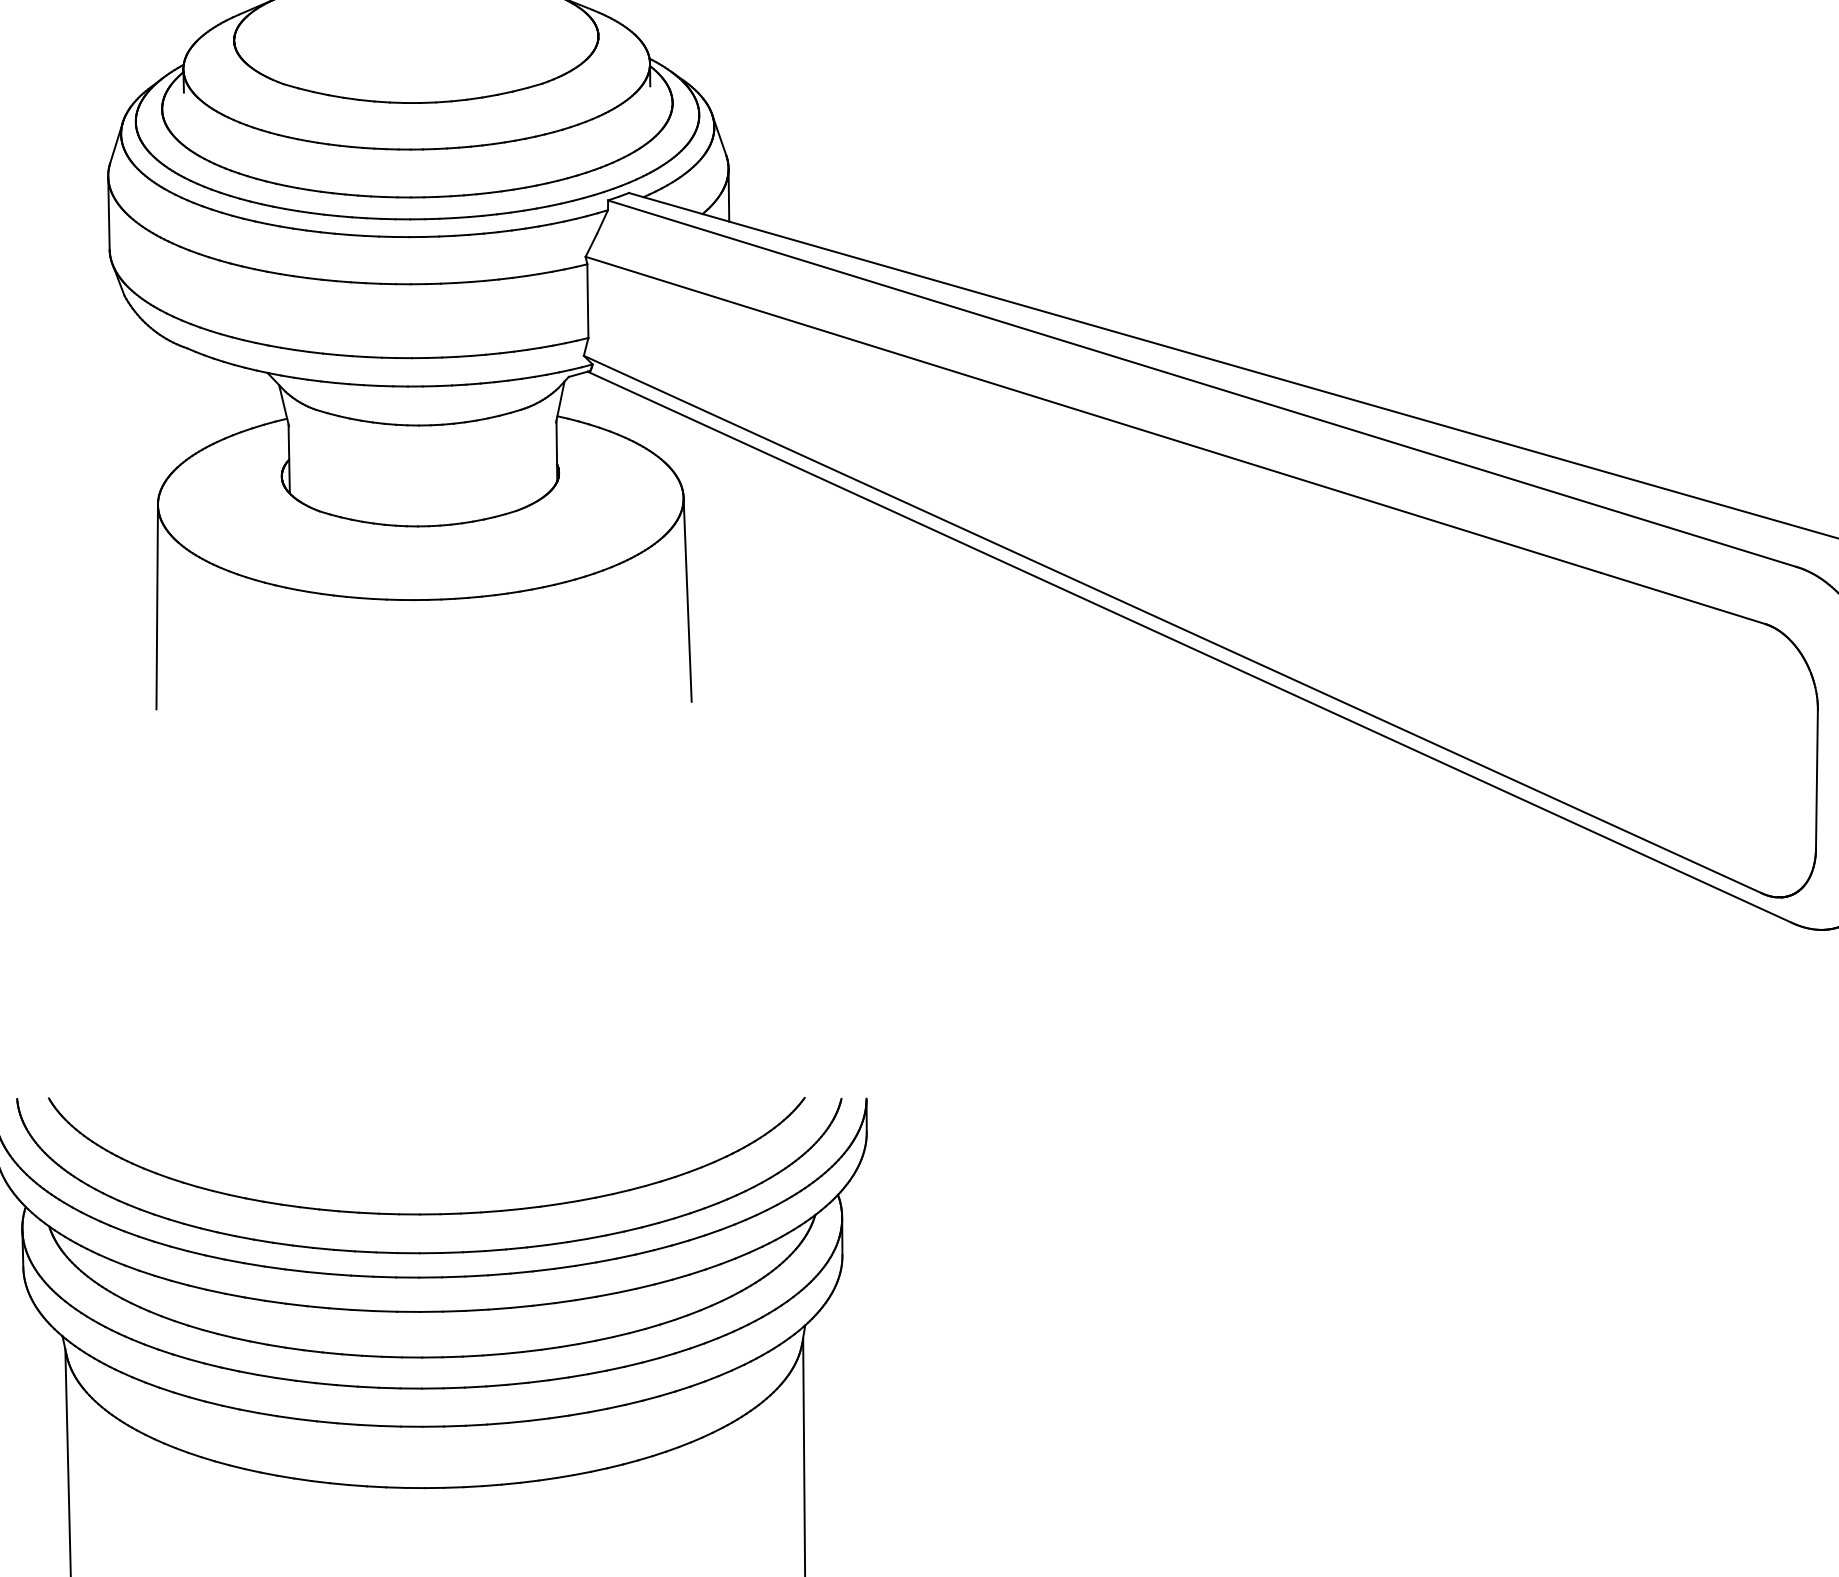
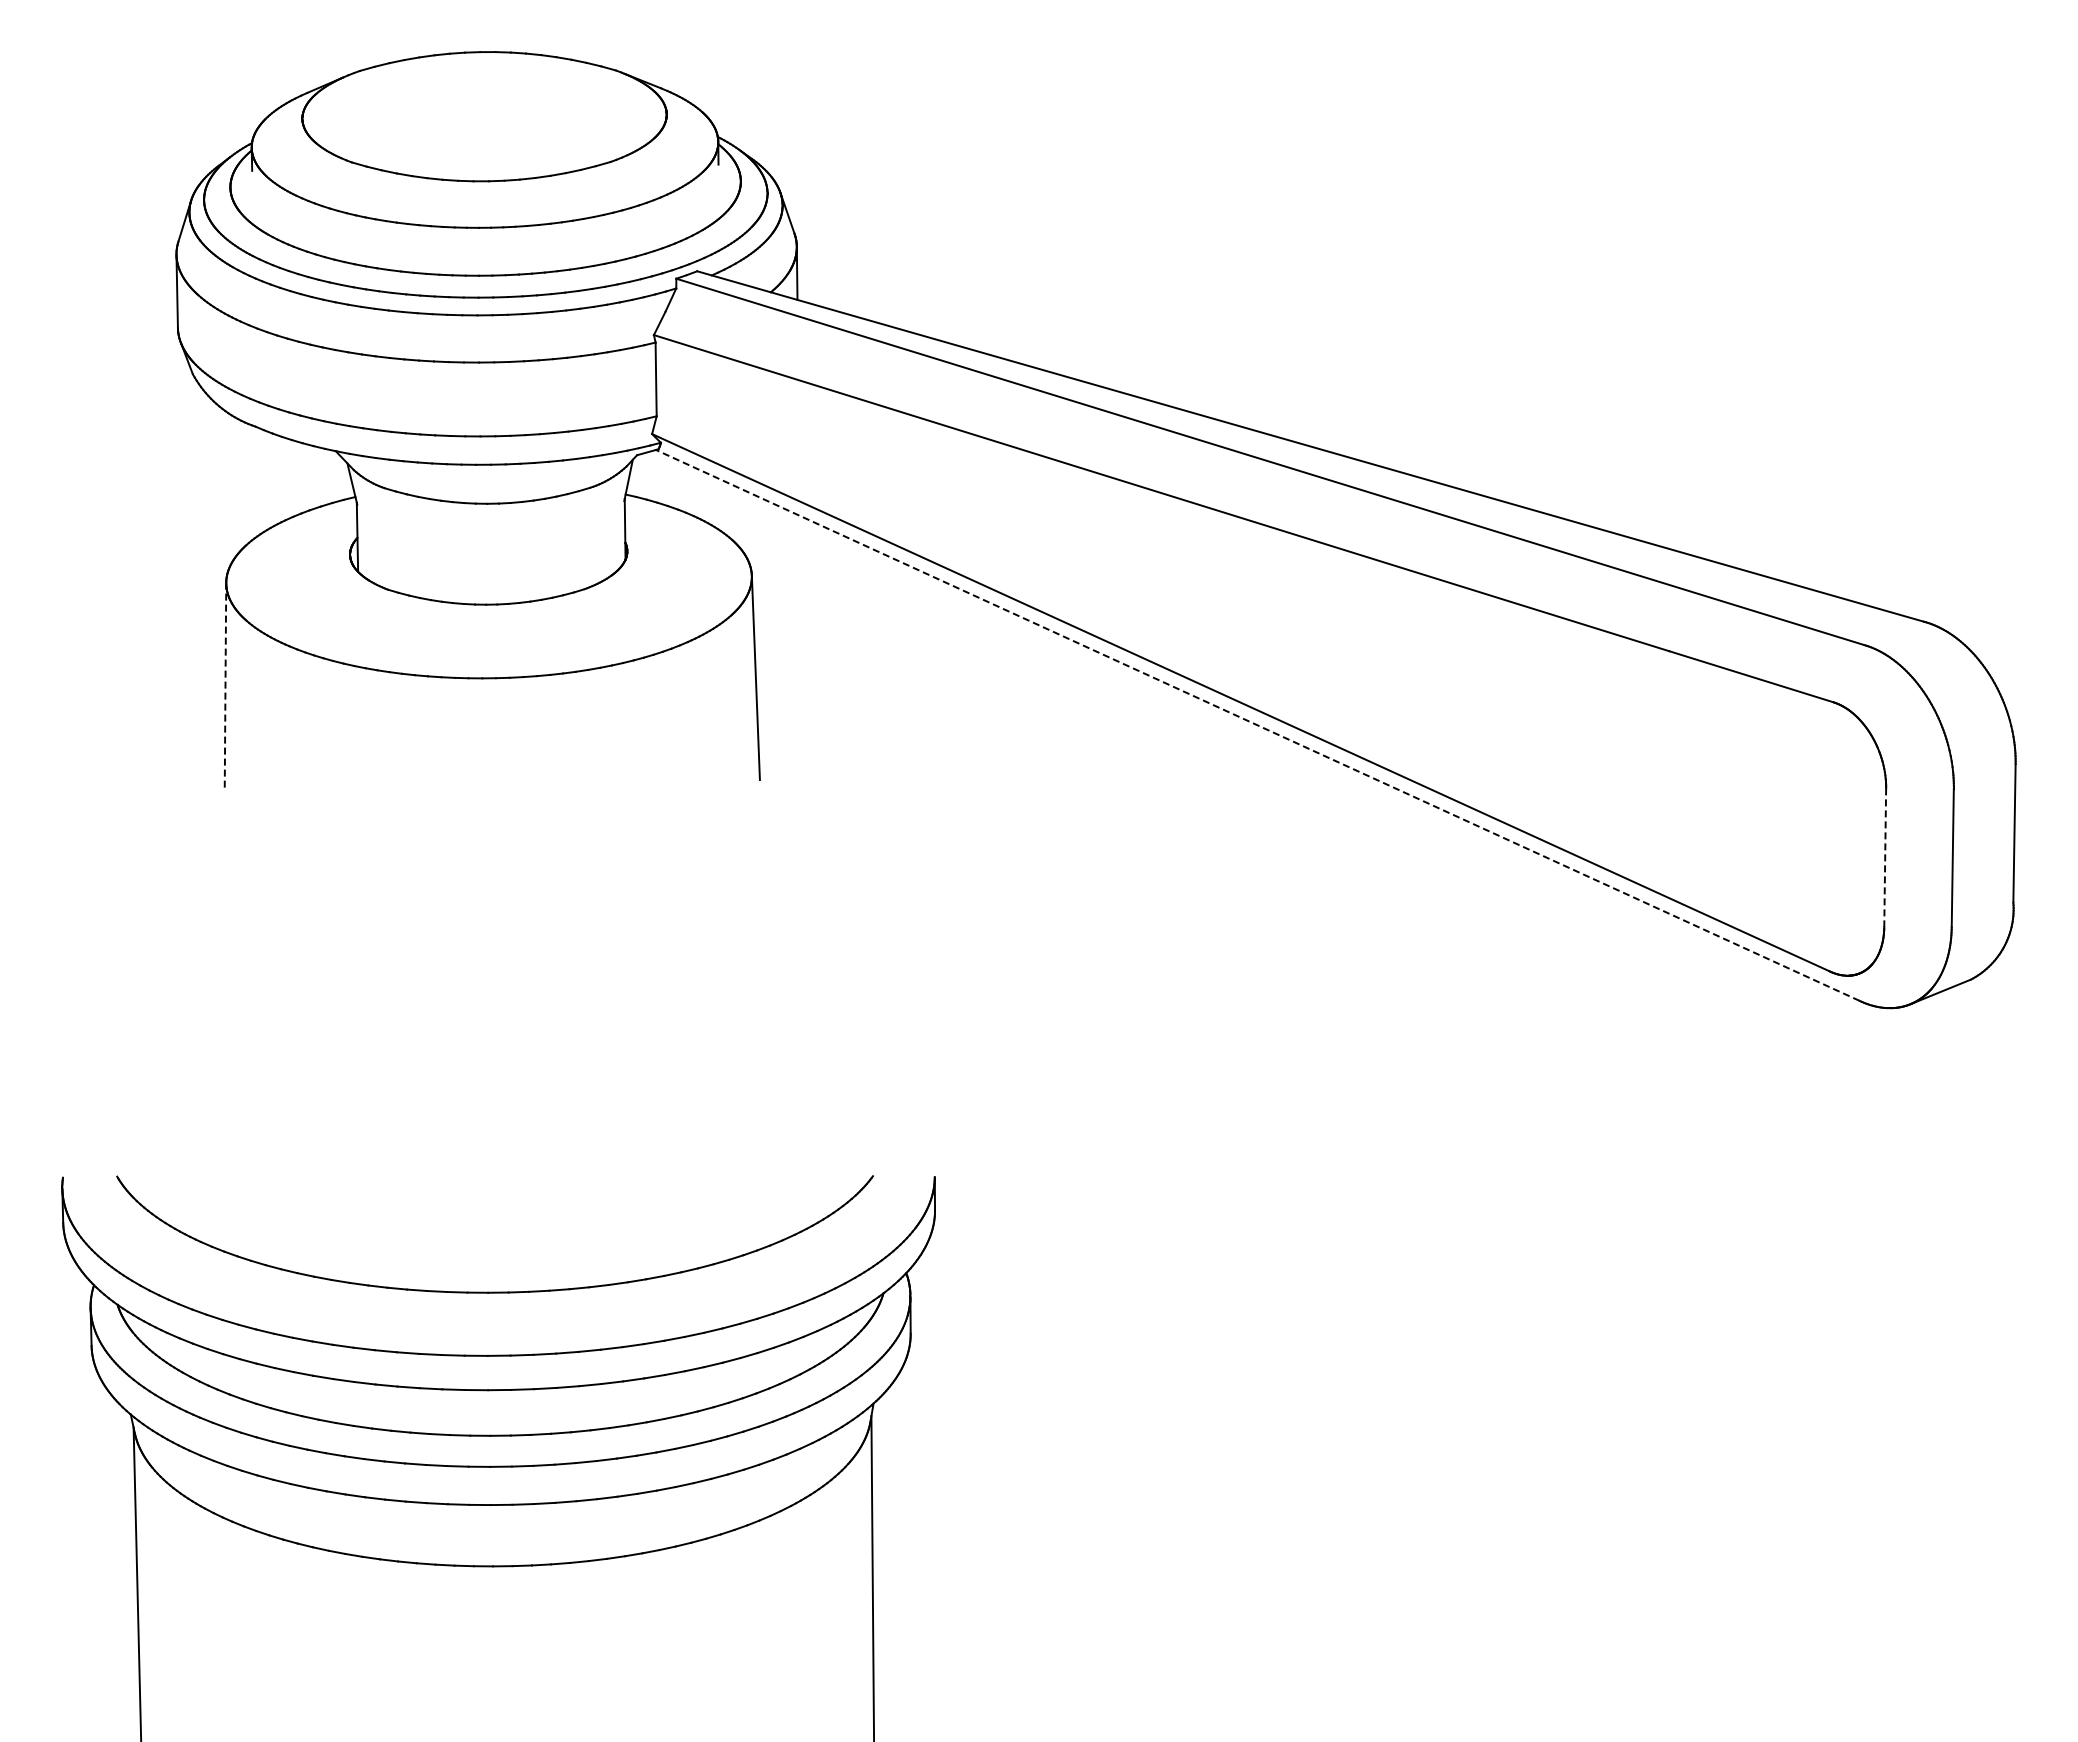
line: (157, 606) -> (225, 684), solid -> dashed
line: (1189, 647) -> (1257, 725), solid -> dashed
line: (1817, 779) -> (1885, 857), solid -> dashed
part: (429, 1252) -> (497, 1330), removed

